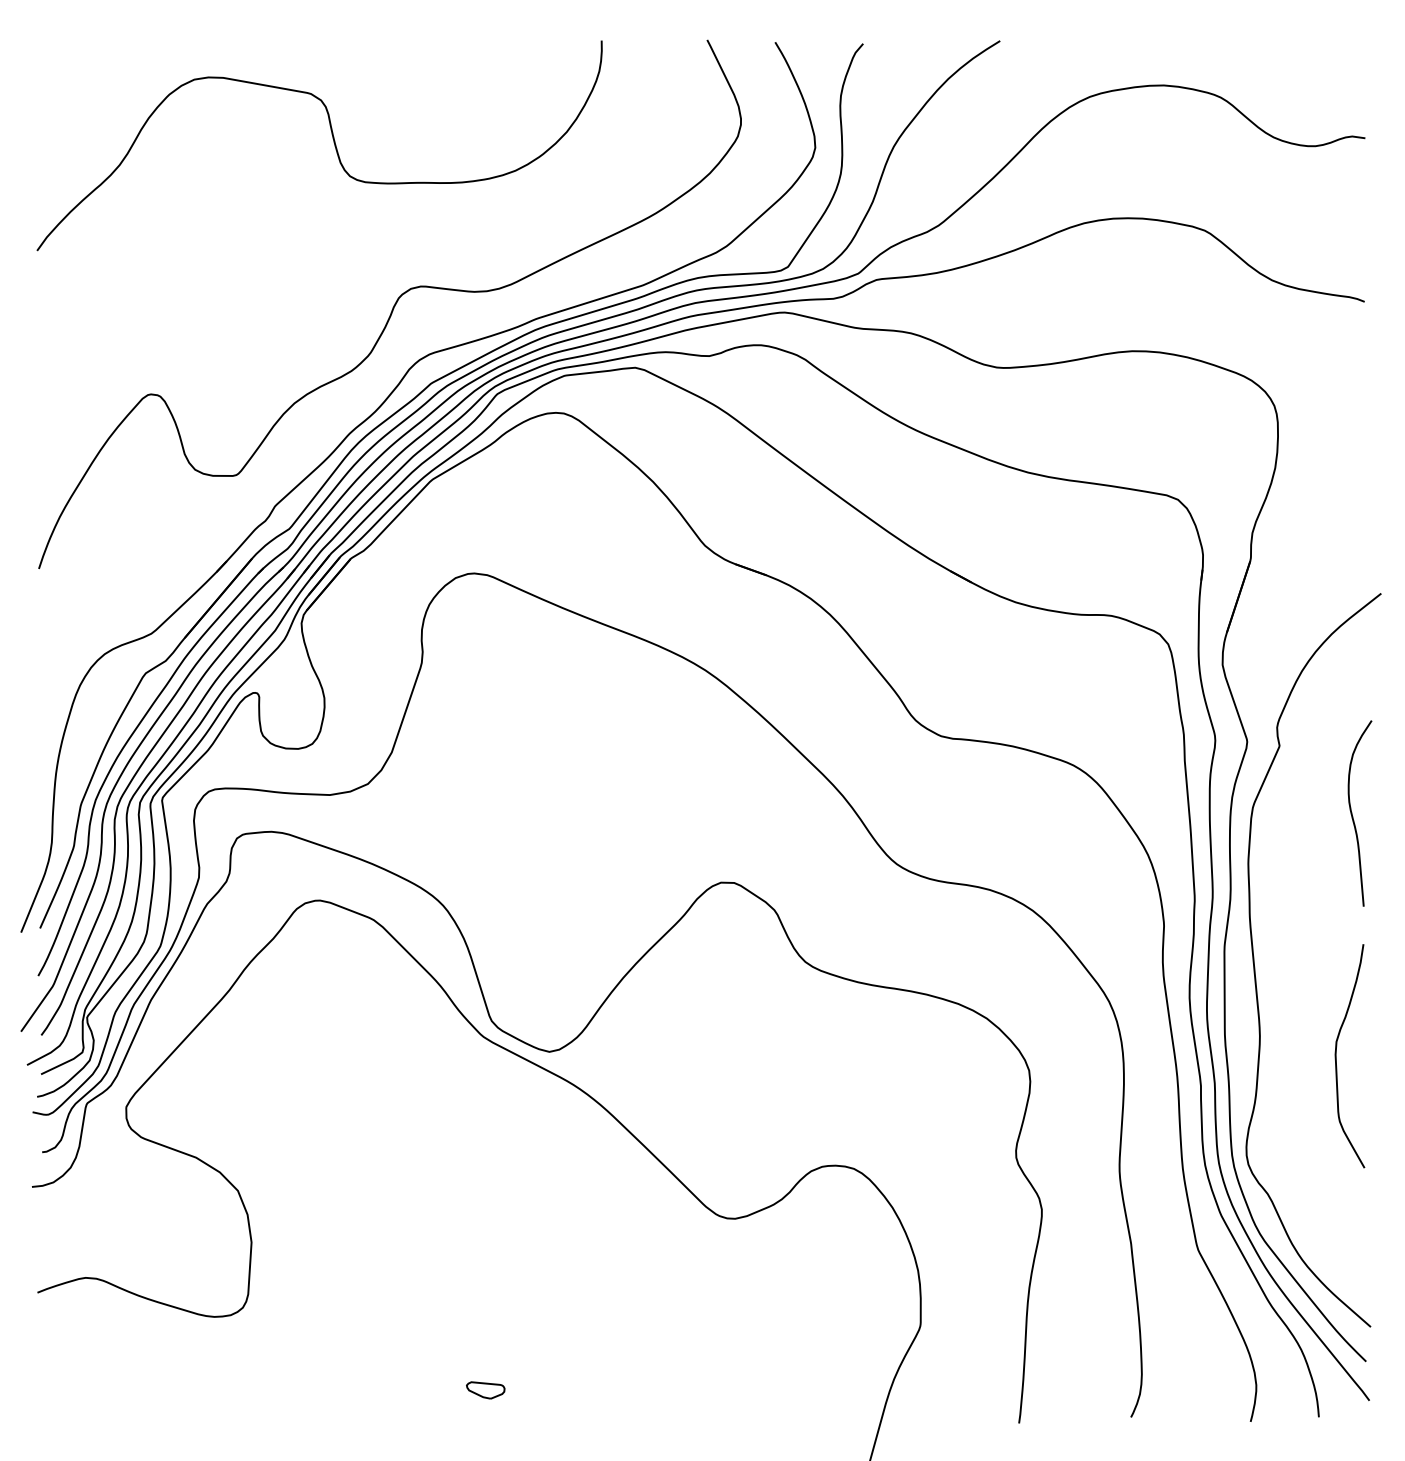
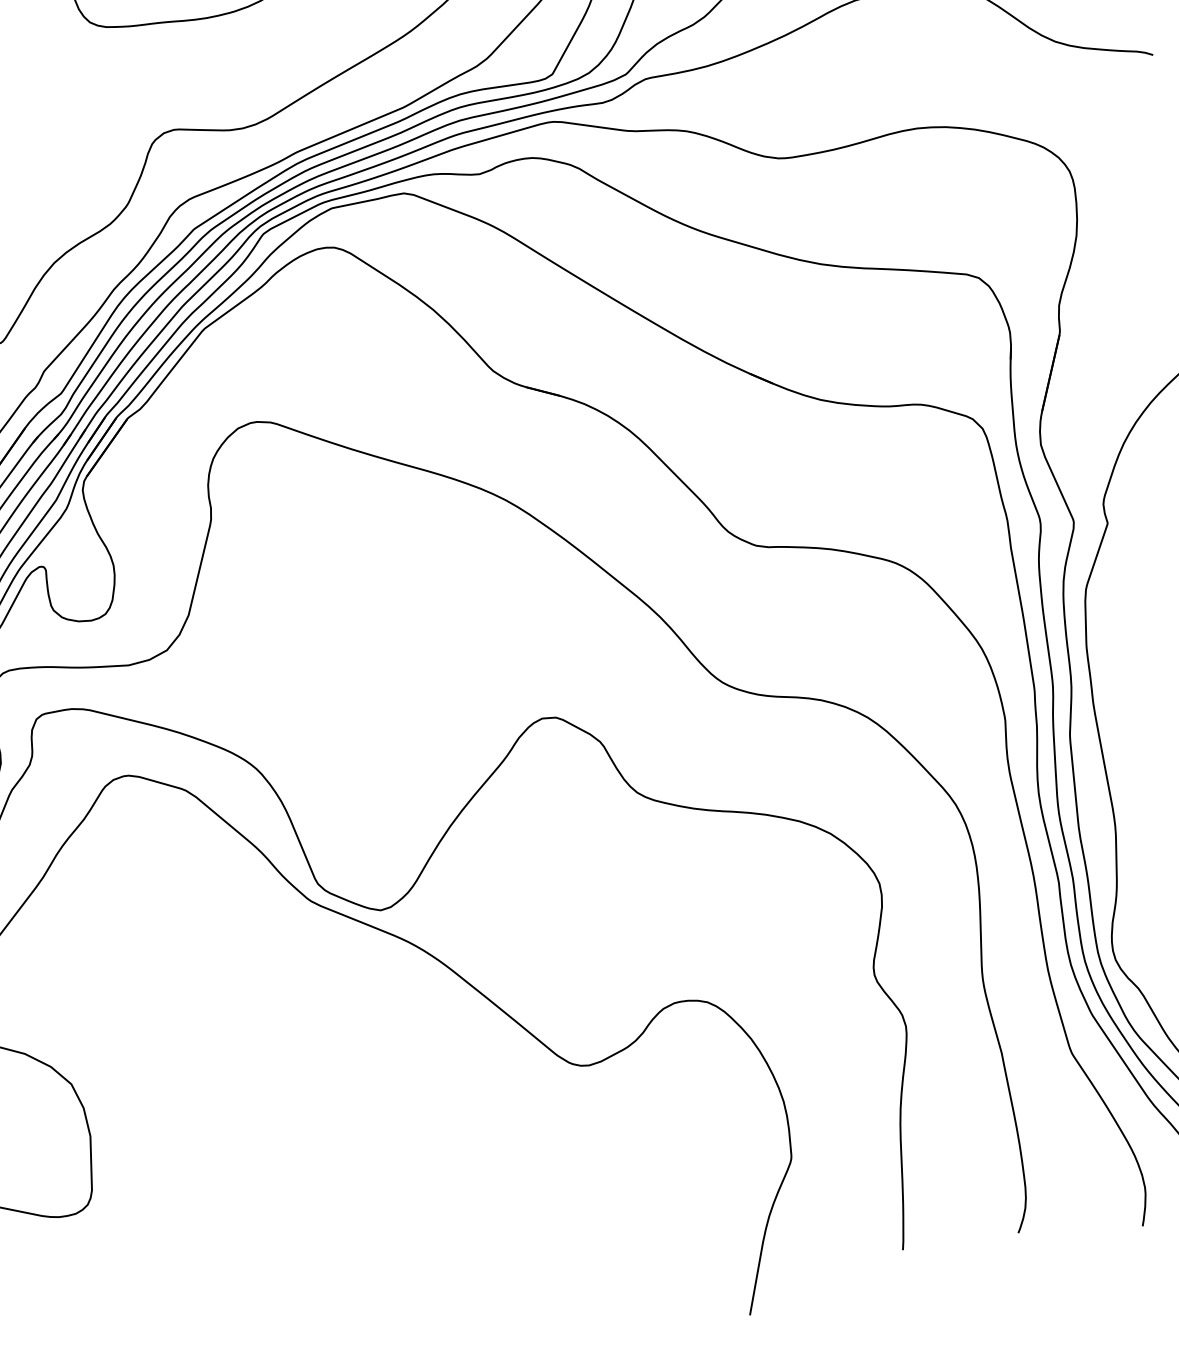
part: (485, 1390) -> (347, 1267), removed

